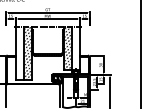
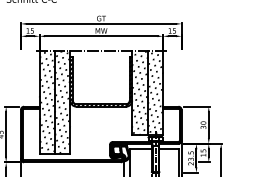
hatch: (75, 48) -> (154, 93), added
hatch: (19, 53) -> (46, 102), added

